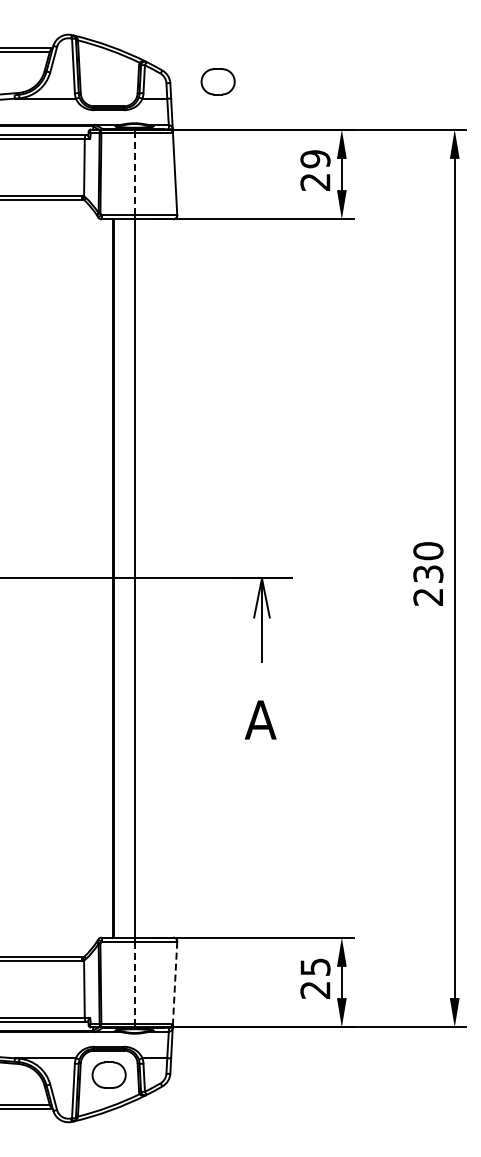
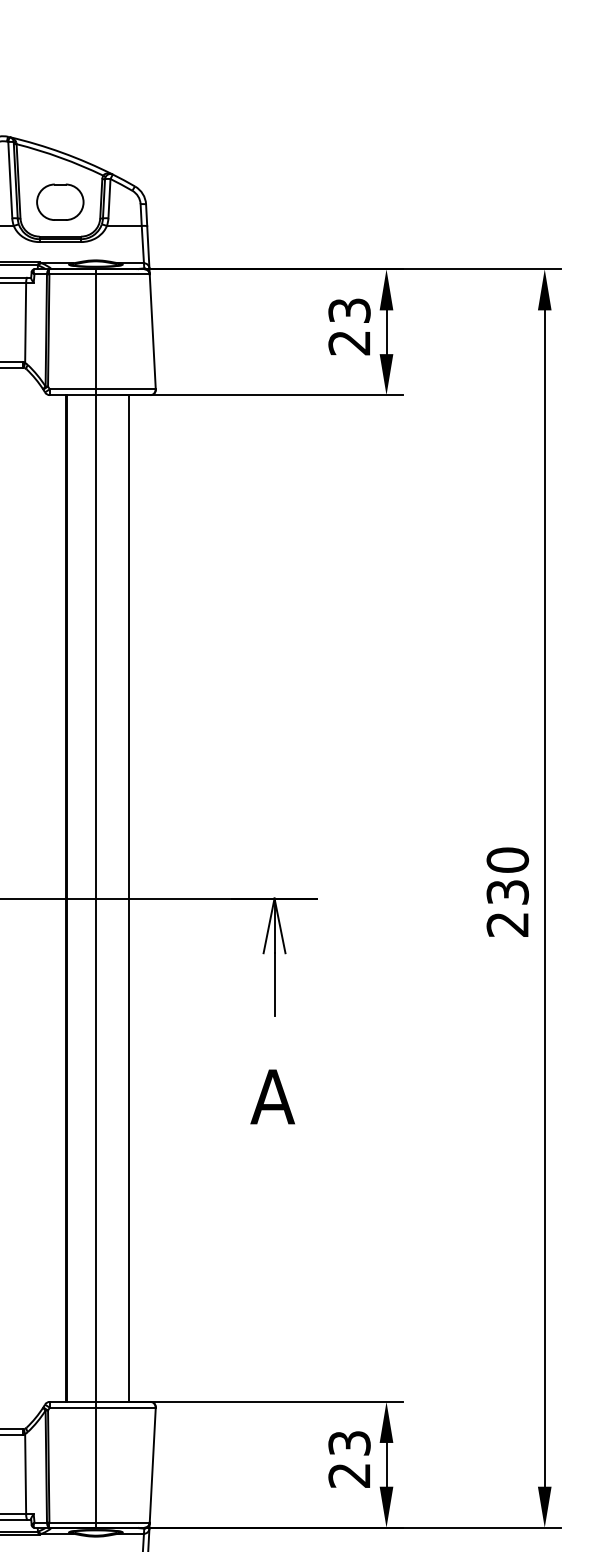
part: (217, 81) -> (59, 201), moved
text: (315, 159) -> (349, 311), 29 -> 23
line: (134, 174) -> (95, 332), dashed -> solid
line: (157, 578) -> (128, 898), added
text: (314, 966) -> (348, 1442), 25 -> 23
line: (134, 982) -> (95, 1464), dashed -> solid
line: (175, 983) -> (153, 1466), dashed -> solid

